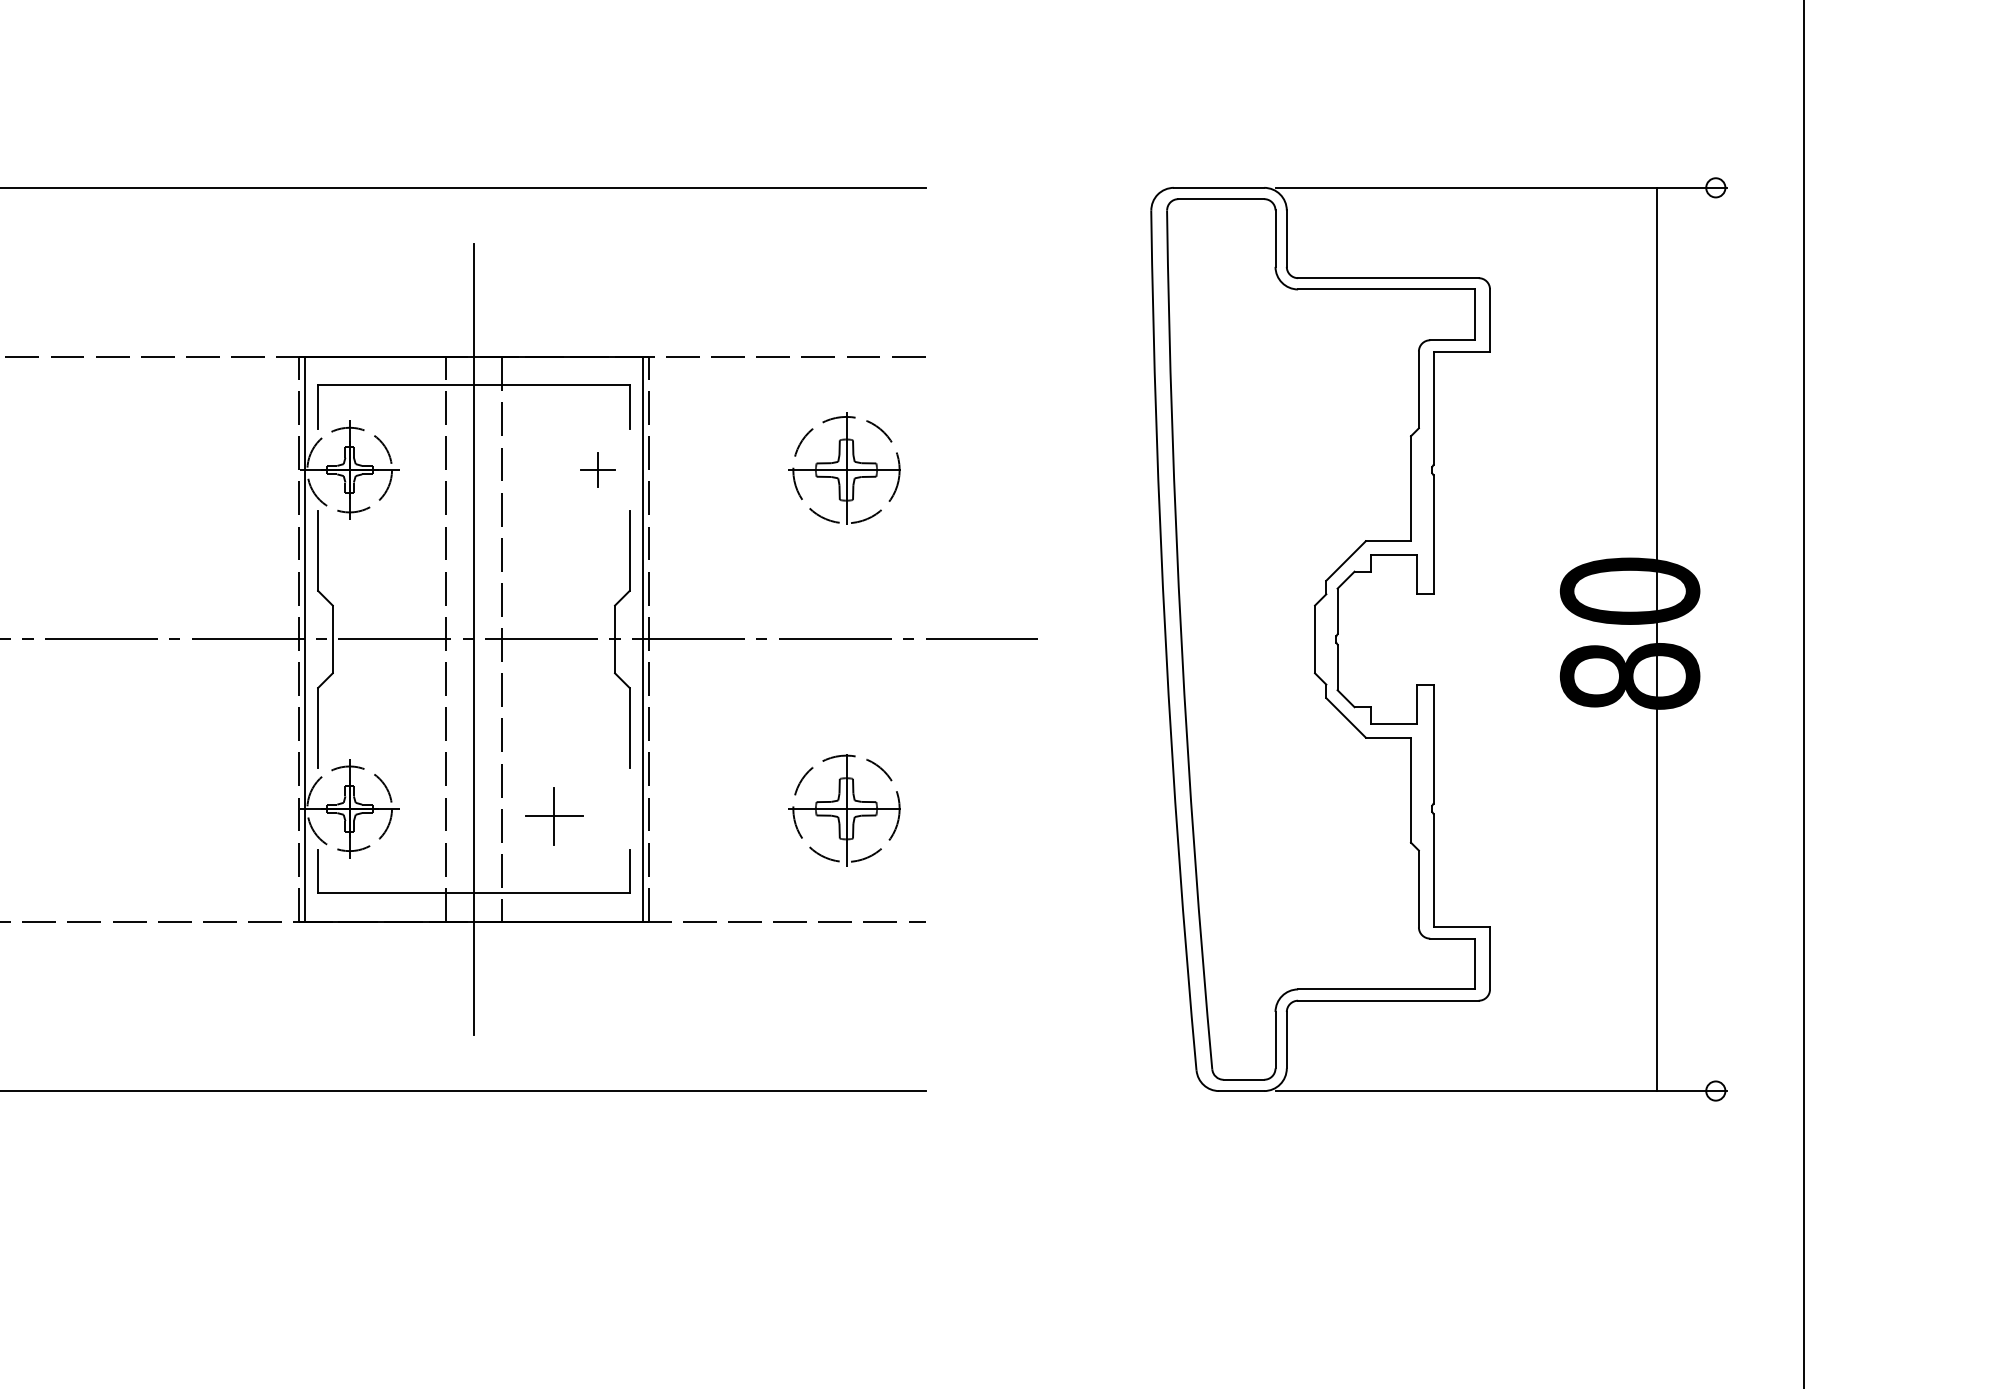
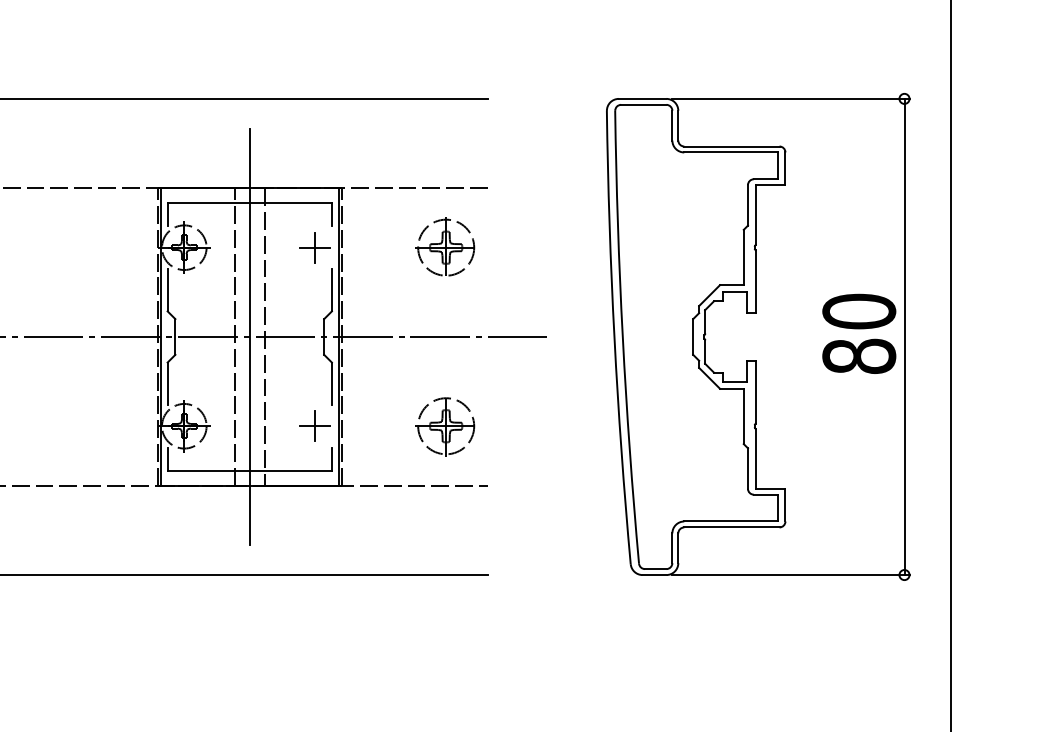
part: (596, 469) -> (314, 247), size x1.67
line: (1657, 638) -> (904, 336), moved
part: (553, 814) -> (314, 425), moved

